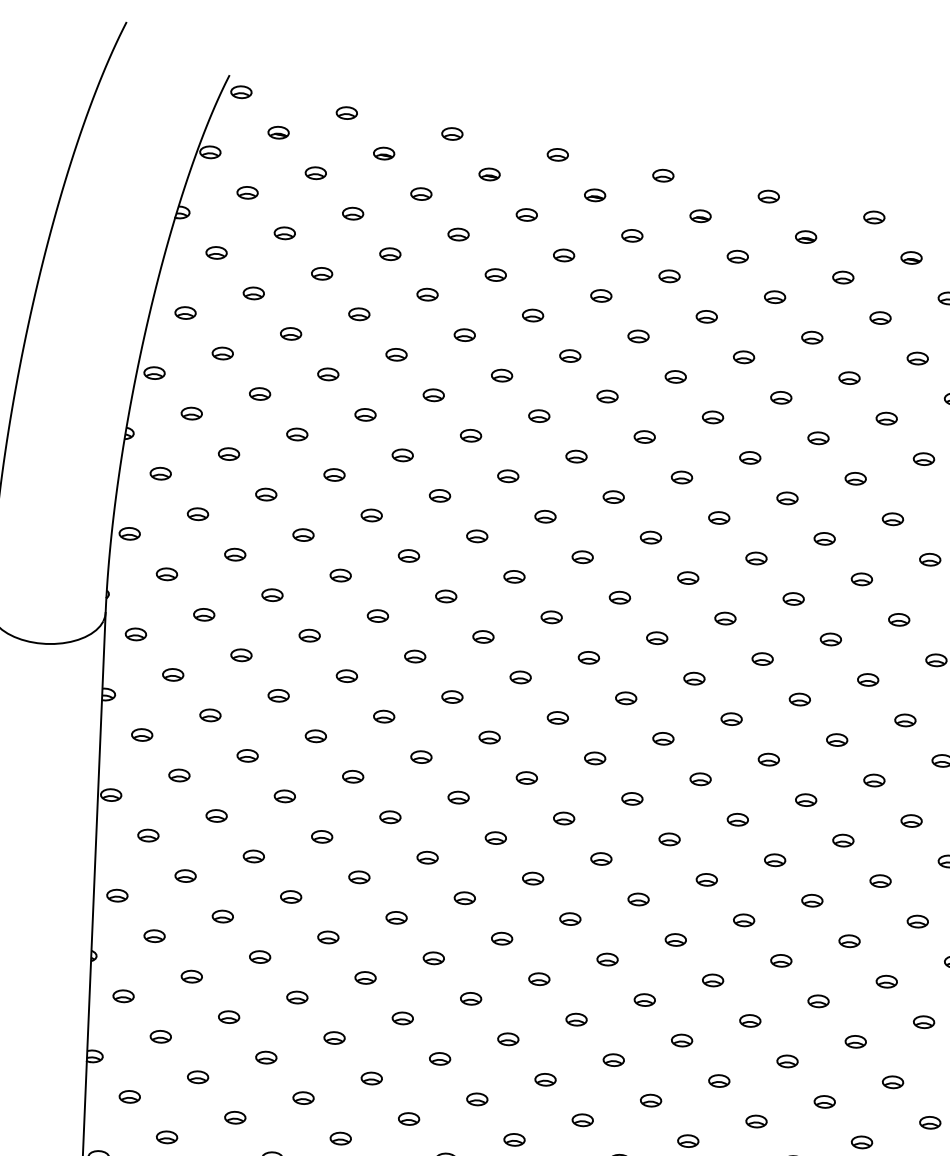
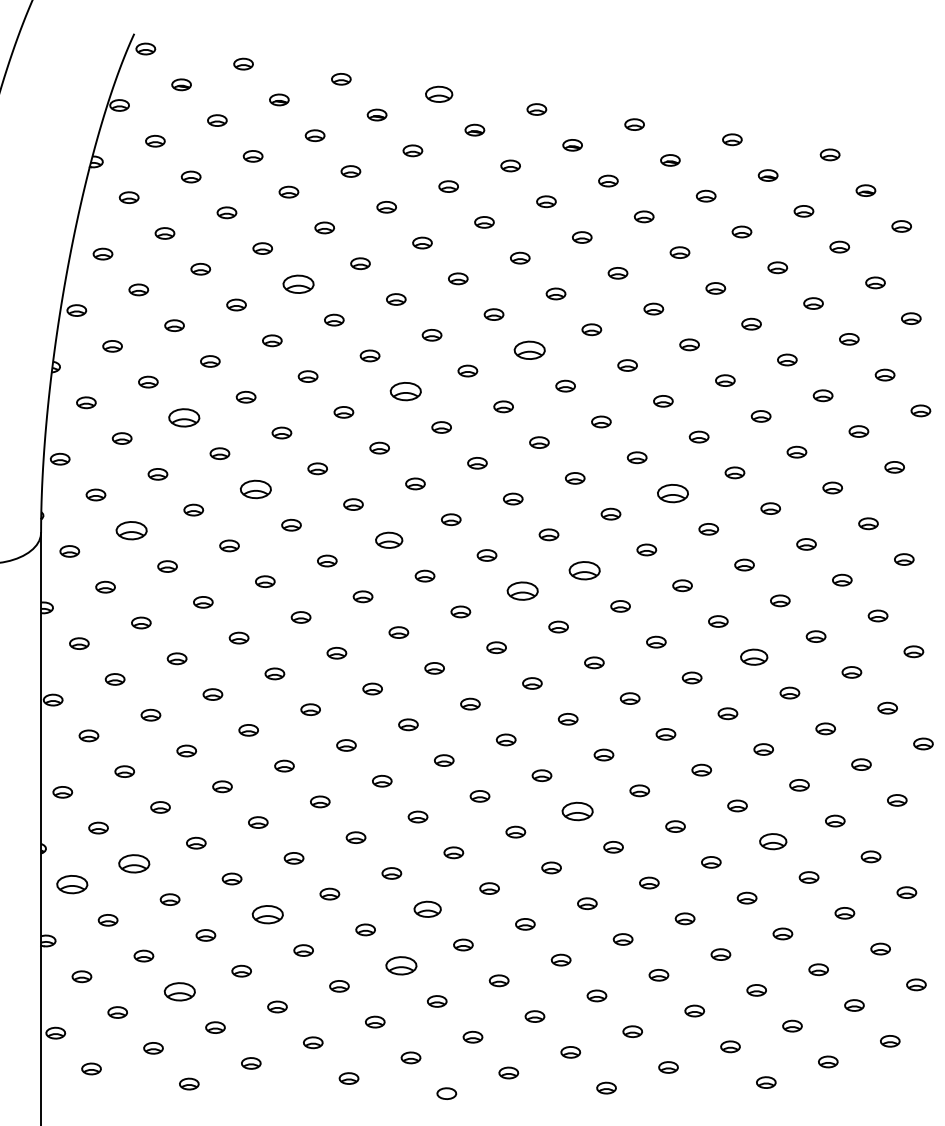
part: (557, 154) -> (438, 94), size x1.4
part: (396, 354) -> (298, 284), size x1.6
part: (644, 437) -> (529, 350), size x1.6
part: (507, 475) -> (405, 391), size x1.6
part: (265, 494) -> (183, 417), size x1.6
part: (340, 575) -> (255, 489), size x1.6
part: (793, 598) -> (672, 493), size x1.6
part: (203, 614) -> (131, 530), size x1.6
part: (483, 637) -> (389, 540), size x1.4
part: (694, 678) -> (584, 570), size x1.6
part: (625, 698) -> (522, 591), size x1.6
part: (873, 780) -> (753, 657), size x1.4
part: (675, 939) -> (577, 811), size x1.6
part: (192, 976) -> (134, 863), size x1.6
part: (887, 981) -> (773, 841), size x1.4
part: (123, 996) -> (72, 884), size x1.6
part: (334, 1037) -> (267, 914), size x1.6
part: (508, 1038) -> (427, 908), size x1.4
part: (477, 1099) -> (401, 965), size x1.6
part: (235, 1117) -> (179, 991), size x1.6

